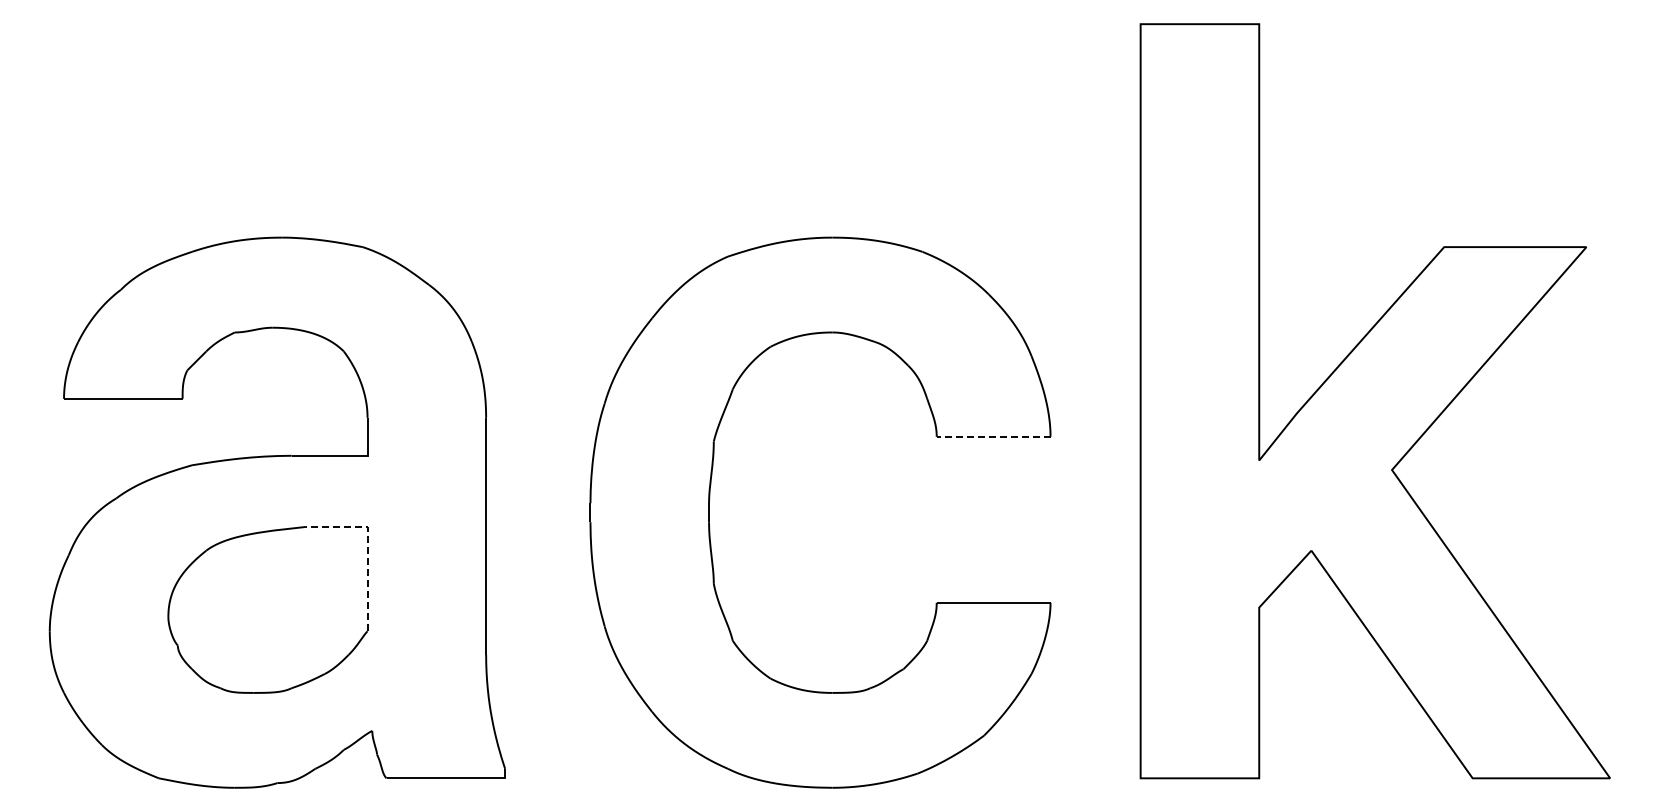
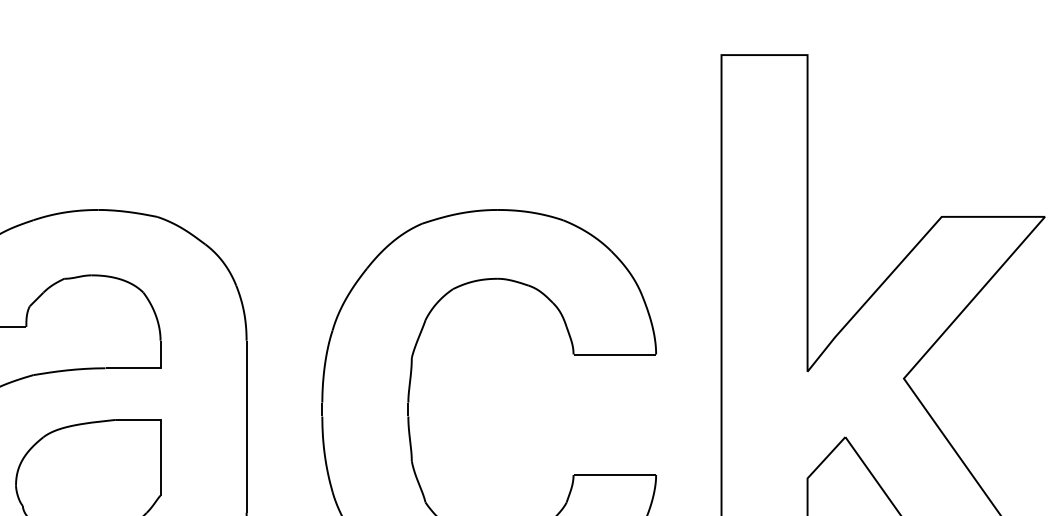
line: (993, 436) -> (614, 354), dashed -> solid
line: (367, 547) -> (160, 434), dashed -> solid

